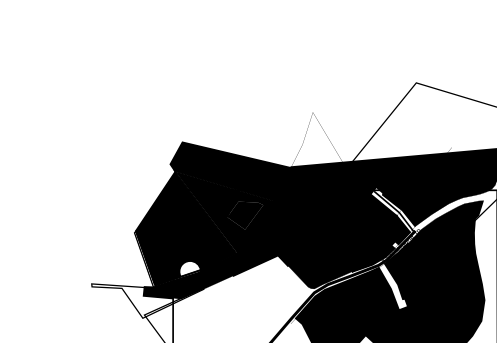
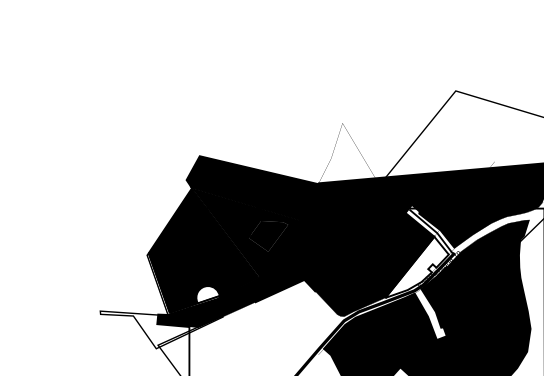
fill: (380, 243) -> (416, 266), removed

